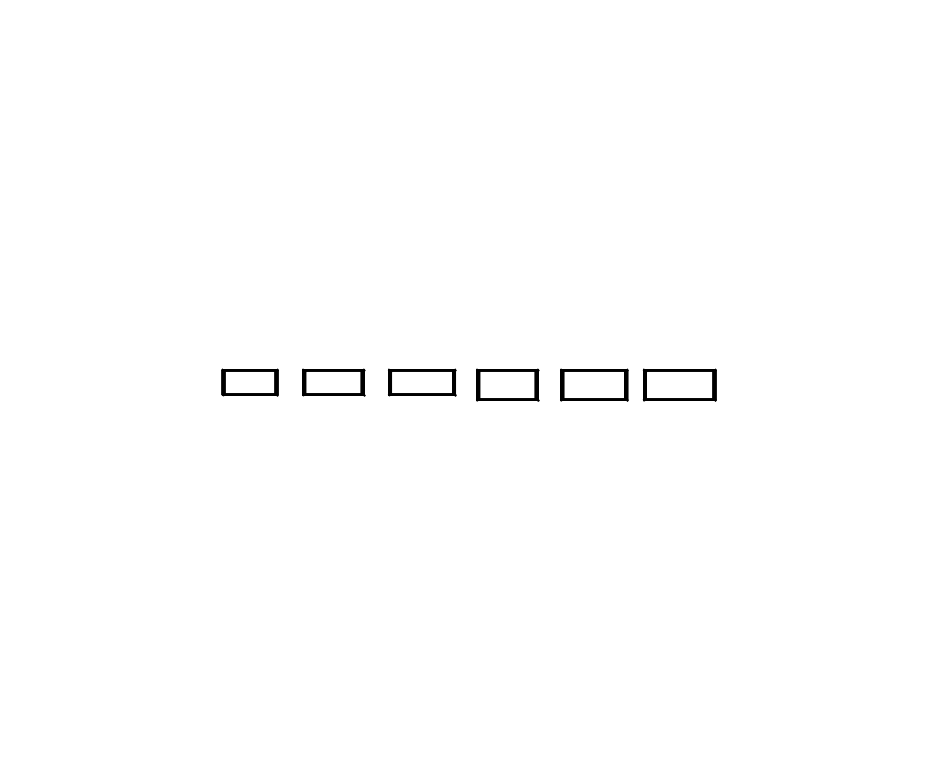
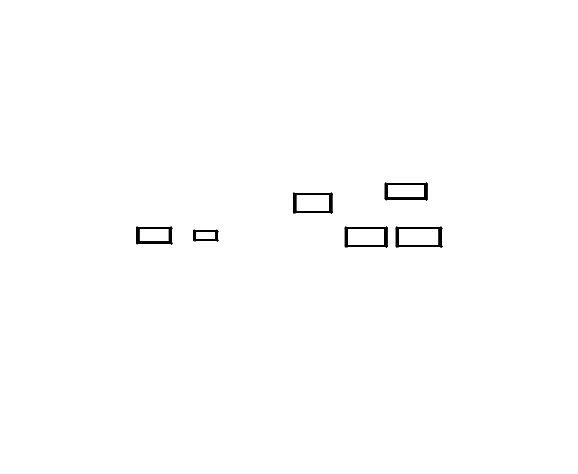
part: (333, 382) -> (205, 235), size x0.6
part: (421, 382) -> (405, 191), moved
part: (507, 384) -> (312, 202), moved

